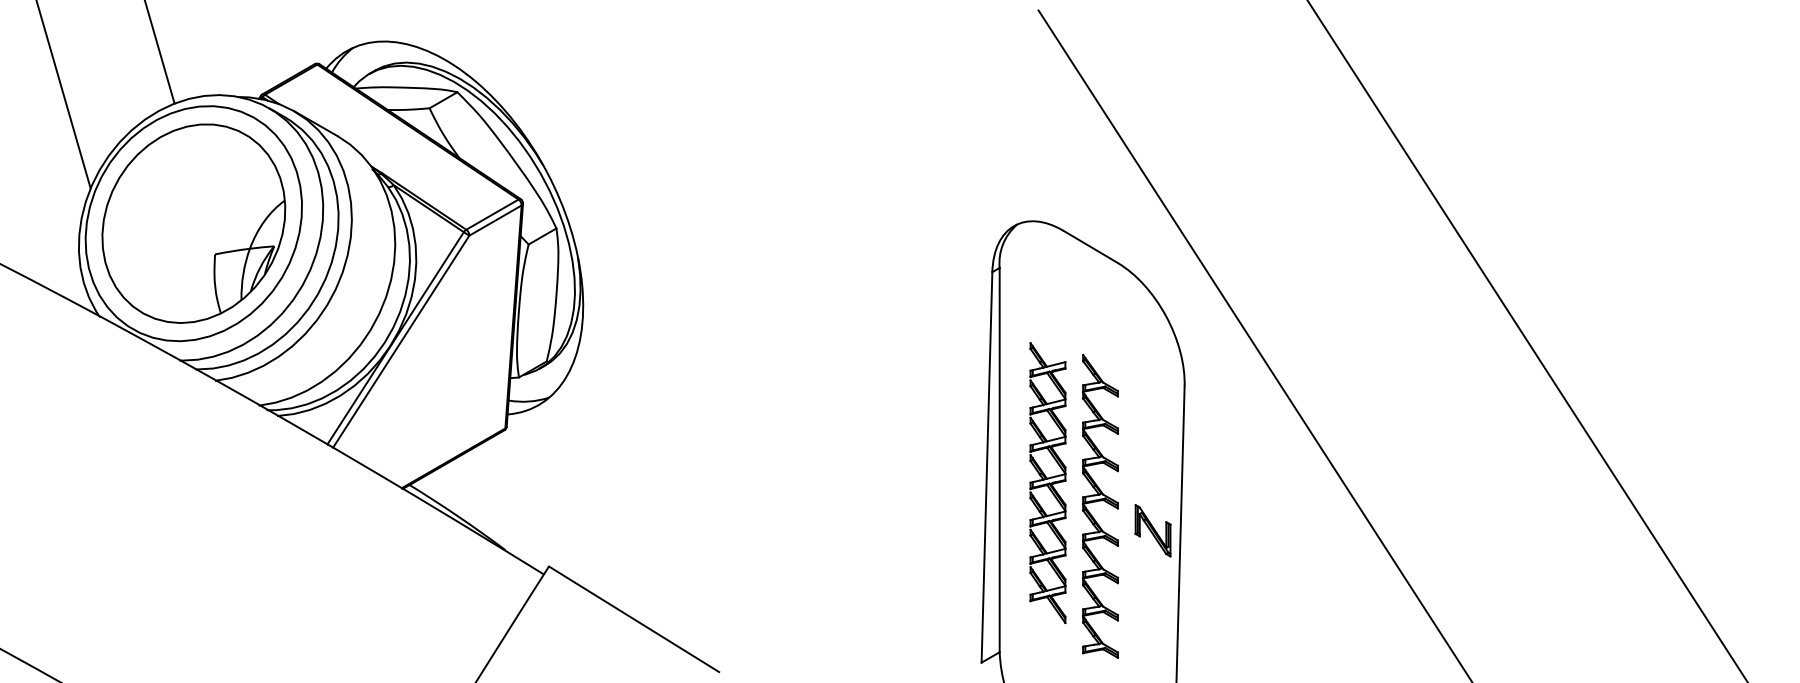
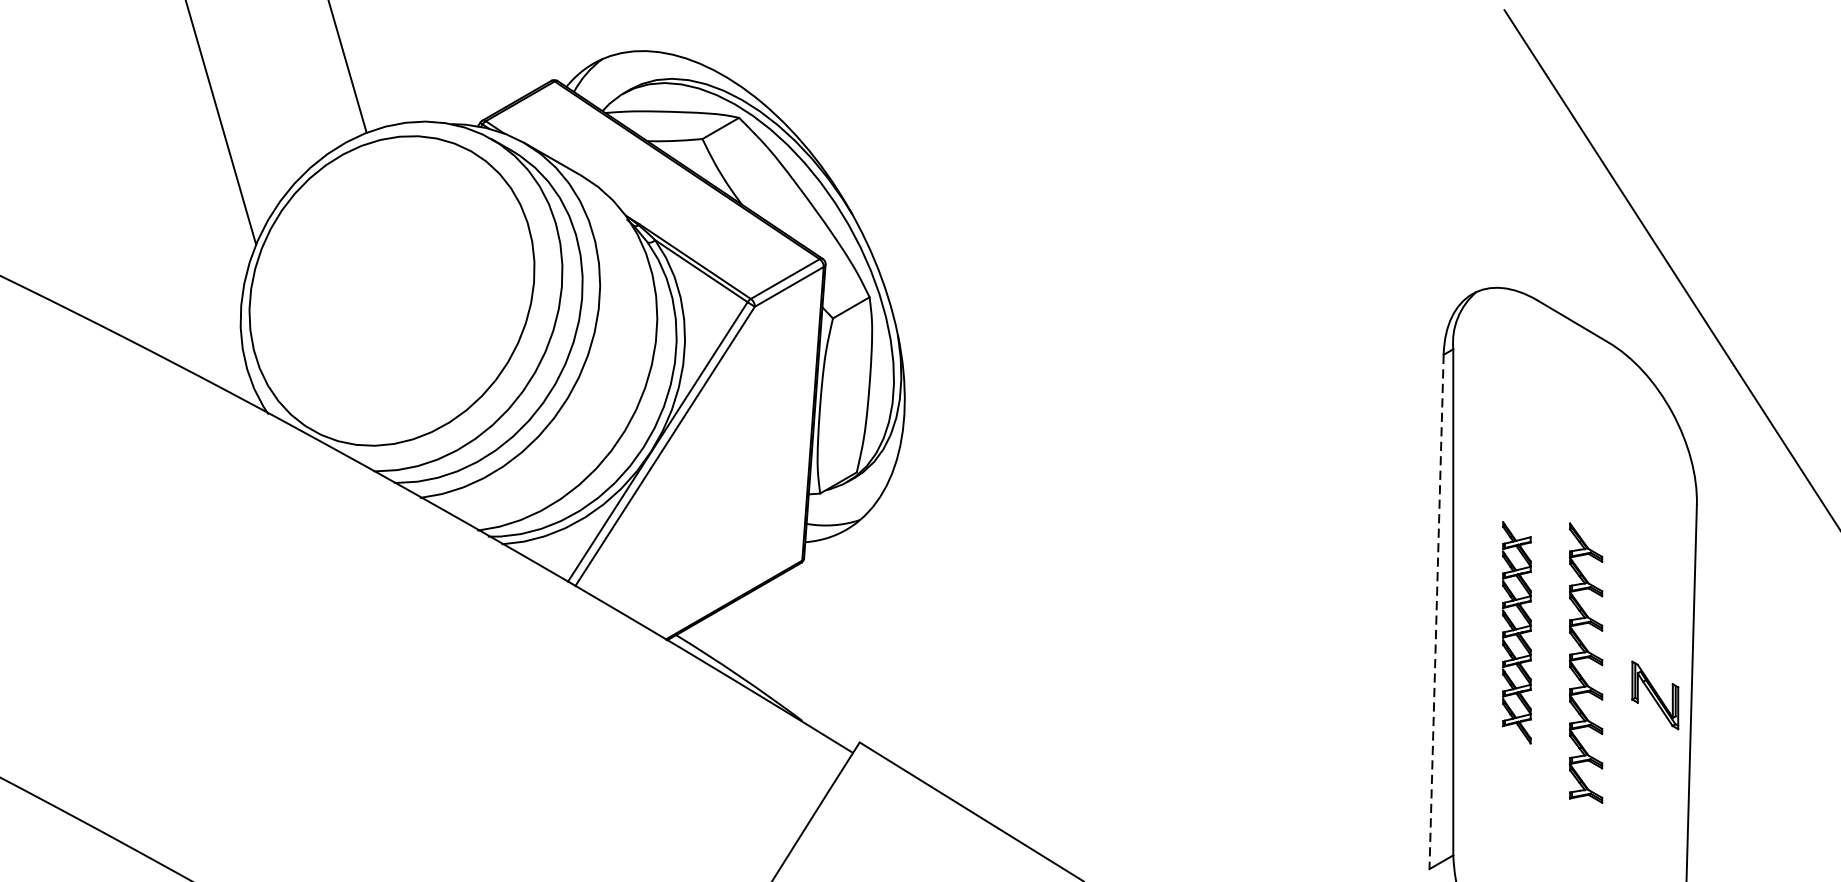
part: (193, 223) -> (391, 290), removed
line: (986, 467) -> (1435, 612), solid -> dashed
part: (1047, 483) -> (1516, 633), size x0.6
part: (1100, 505) -> (1586, 662), size x0.7

